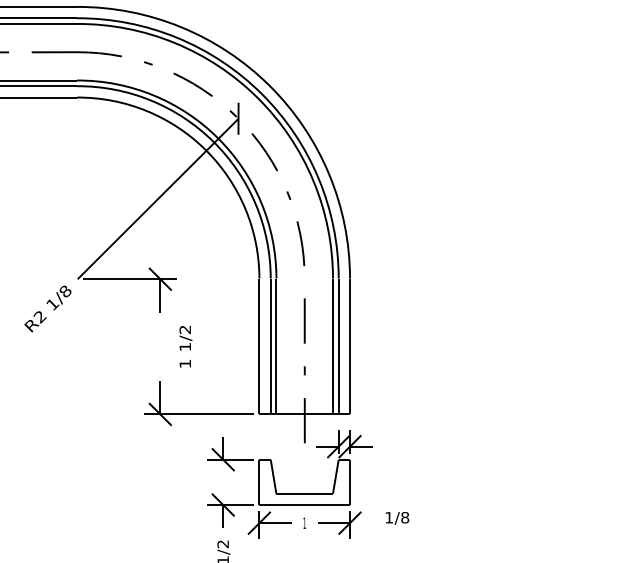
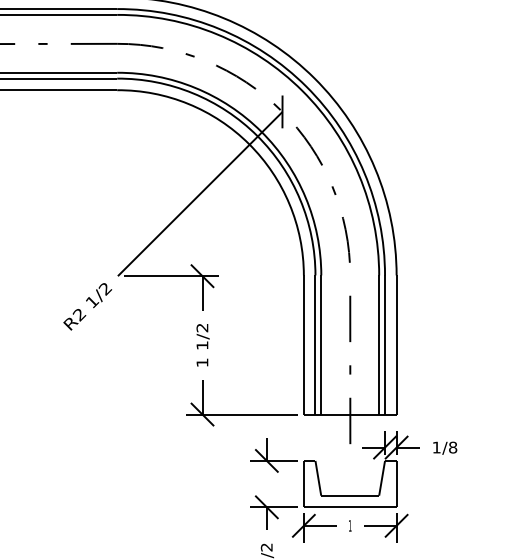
text: (65, 291) -> (105, 288), 1/8 -> 1/2
text: (185, 346) -> (202, 345), moved
text: (397, 518) -> (445, 448), moved

